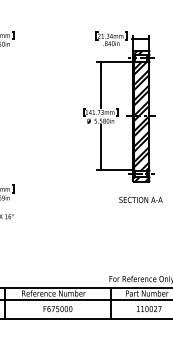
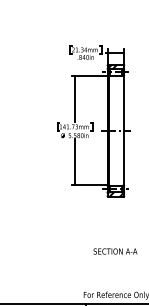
hatch: (141, 115) -> (116, 129), removed
text: (140, 199) -> (115, 251), moved

